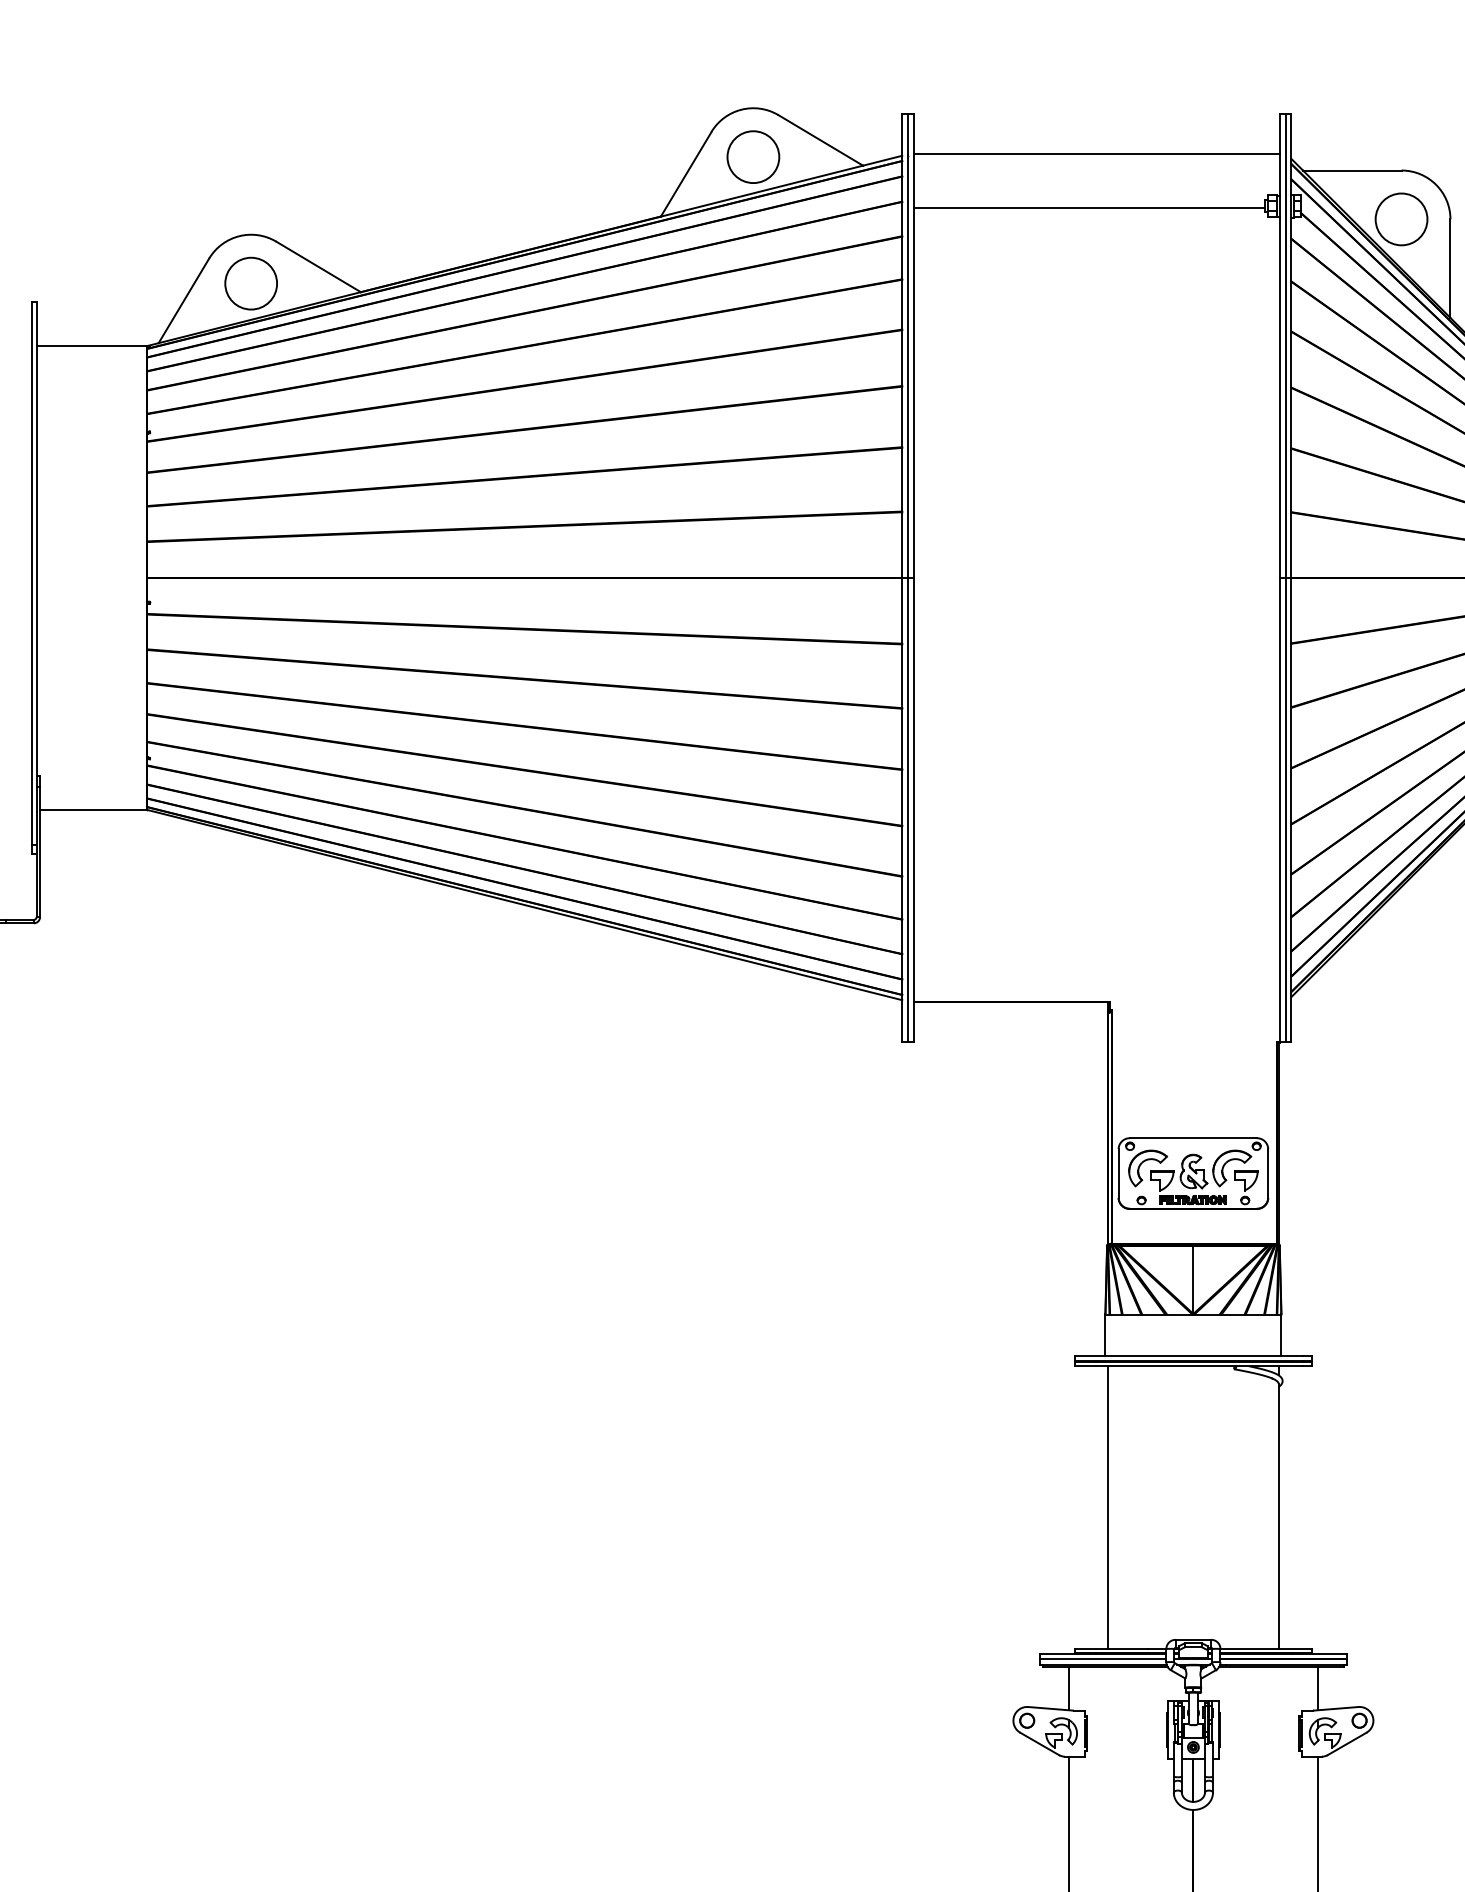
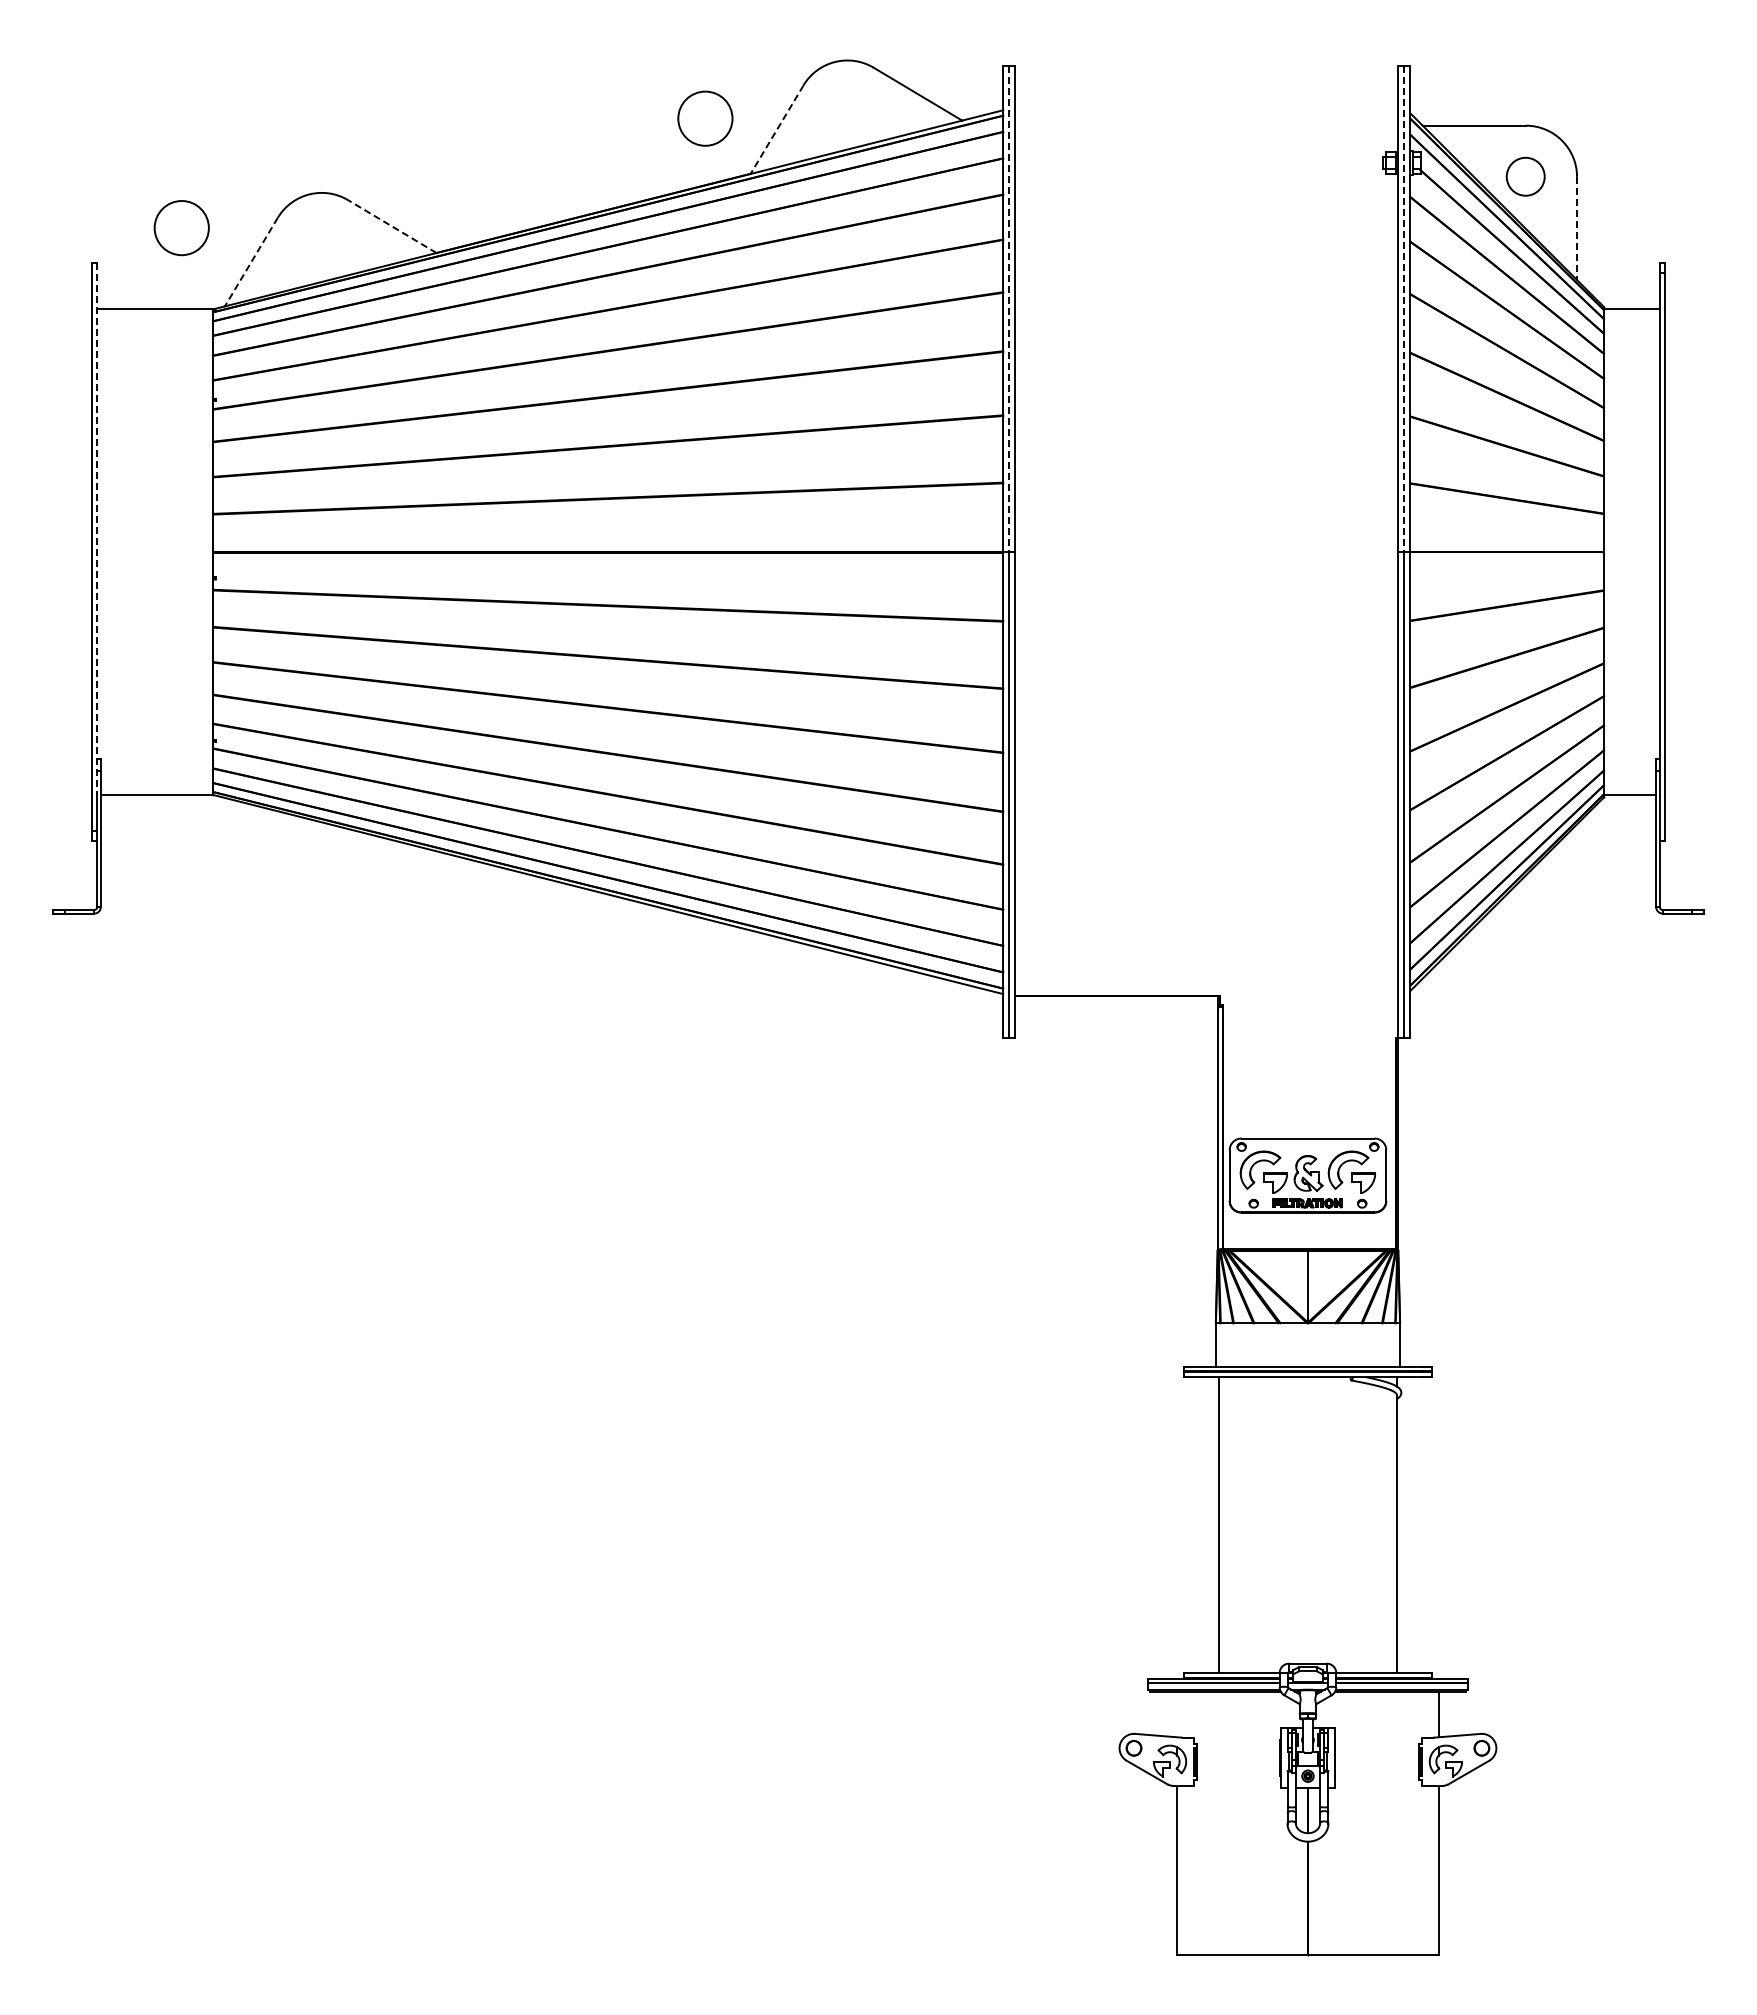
line: (1096, 154) -> (1206, 108), removed
circle: (753, 156) -> (705, 118), moved
line: (686, 174) -> (777, 129), solid -> dashed
line: (1088, 207) -> (1198, 164), removed
circle: (1401, 219) -> (1525, 176), size x0.7
line: (318, 266) -> (392, 226), solid -> dashed
line: (1450, 268) -> (1577, 228), solid -> dashed
circle: (250, 284) -> (181, 228), moved
line: (184, 301) -> (251, 262), solid -> dashed
line: (908, 346) -> (1009, 309), solid -> dashed
line: (1285, 346) -> (1404, 309), solid -> dashed
line: (36, 557) -> (97, 530), solid -> dashed
line: (1068, 1688) -> (1177, 1714), removed

